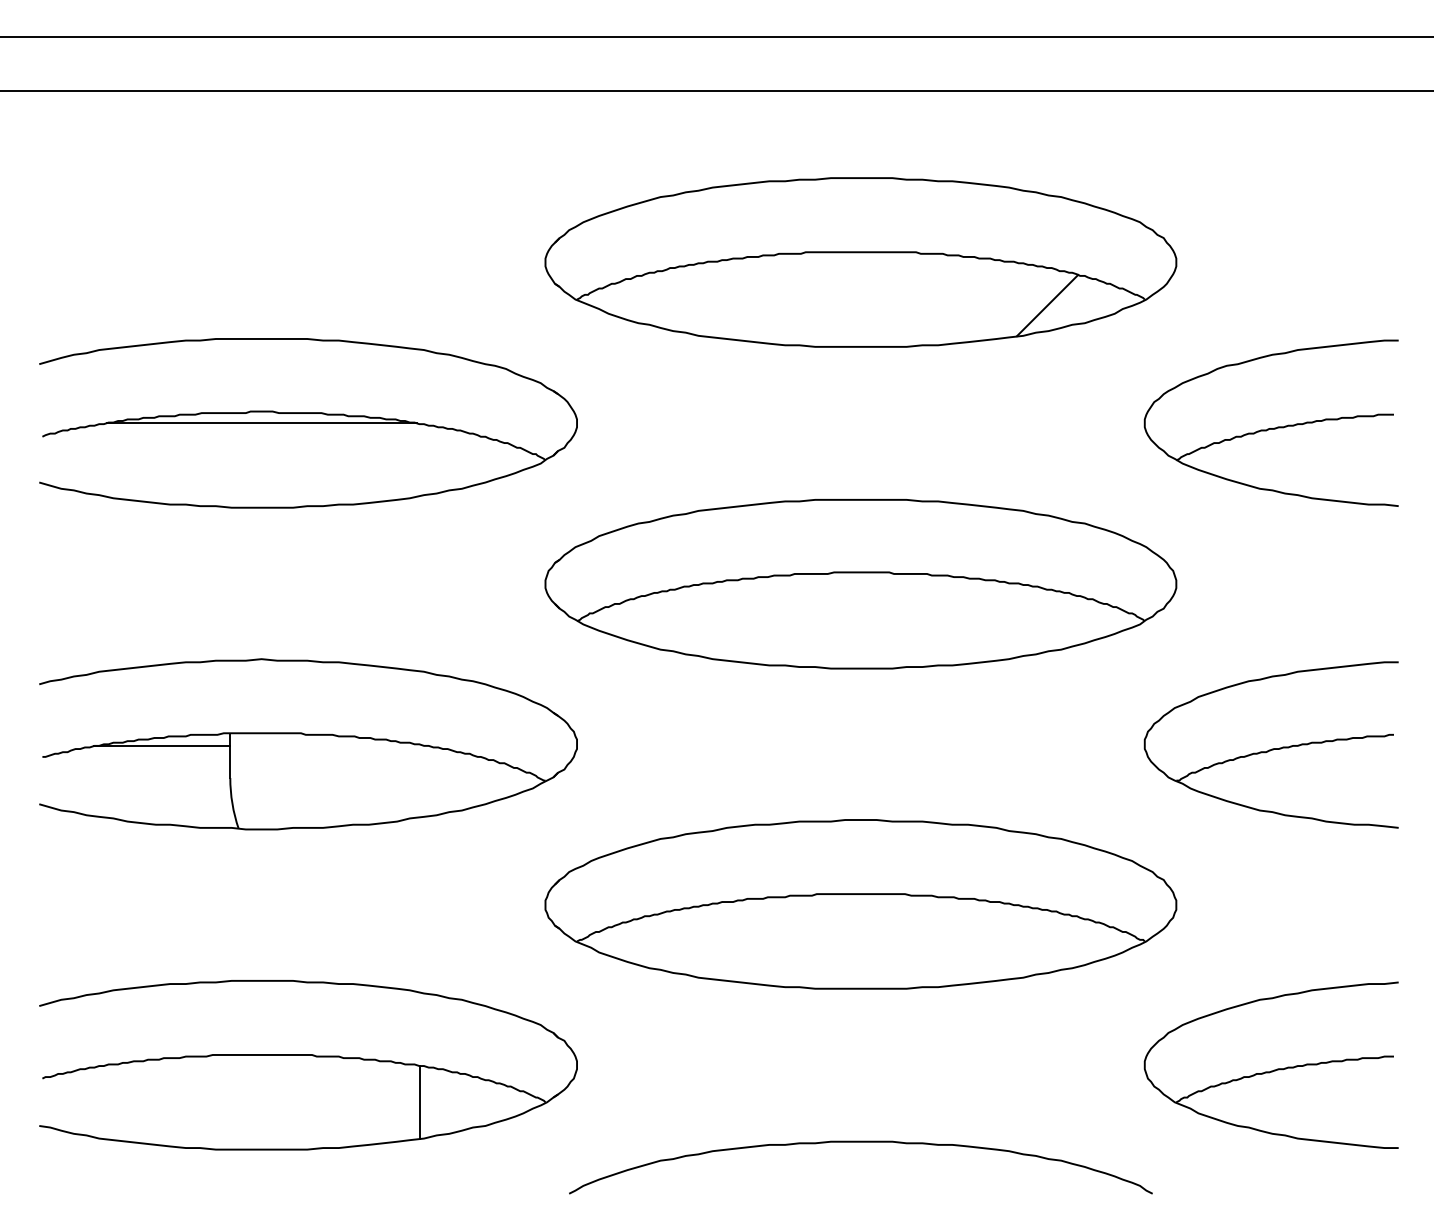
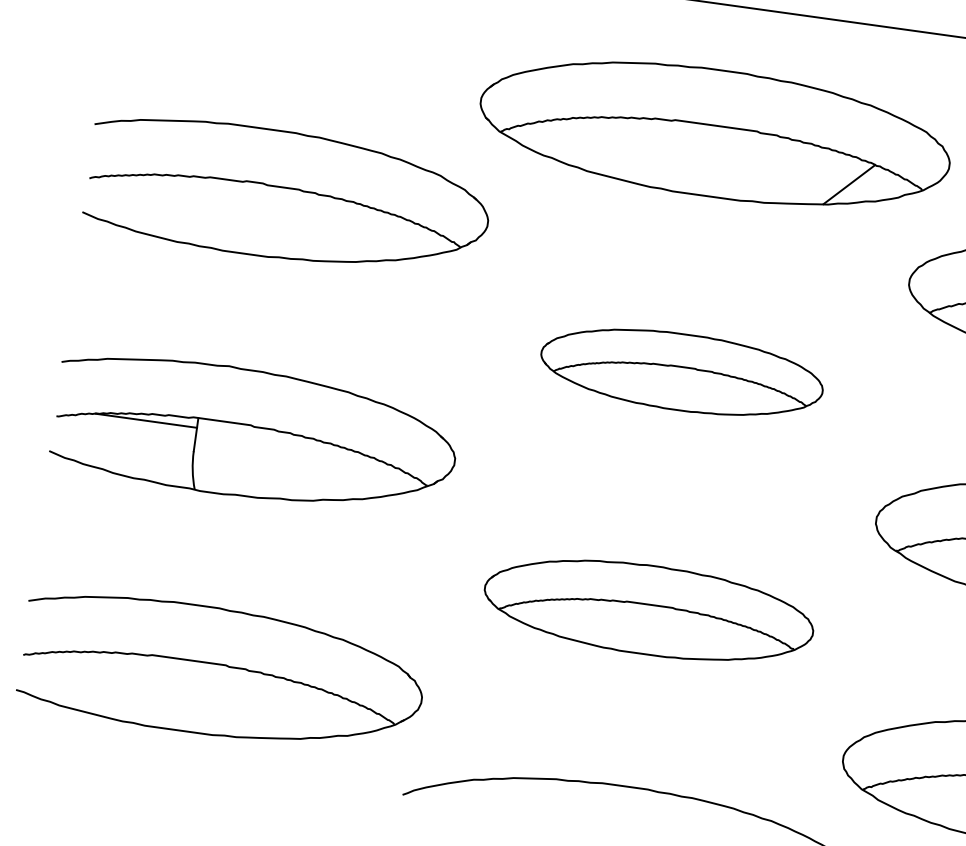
line: (261, 423) -> (253, 191), removed
part: (860, 584) -> (681, 372), size x0.6
part: (860, 904) -> (648, 610), size x0.7
line: (419, 1101) -> (300, 710), removed

